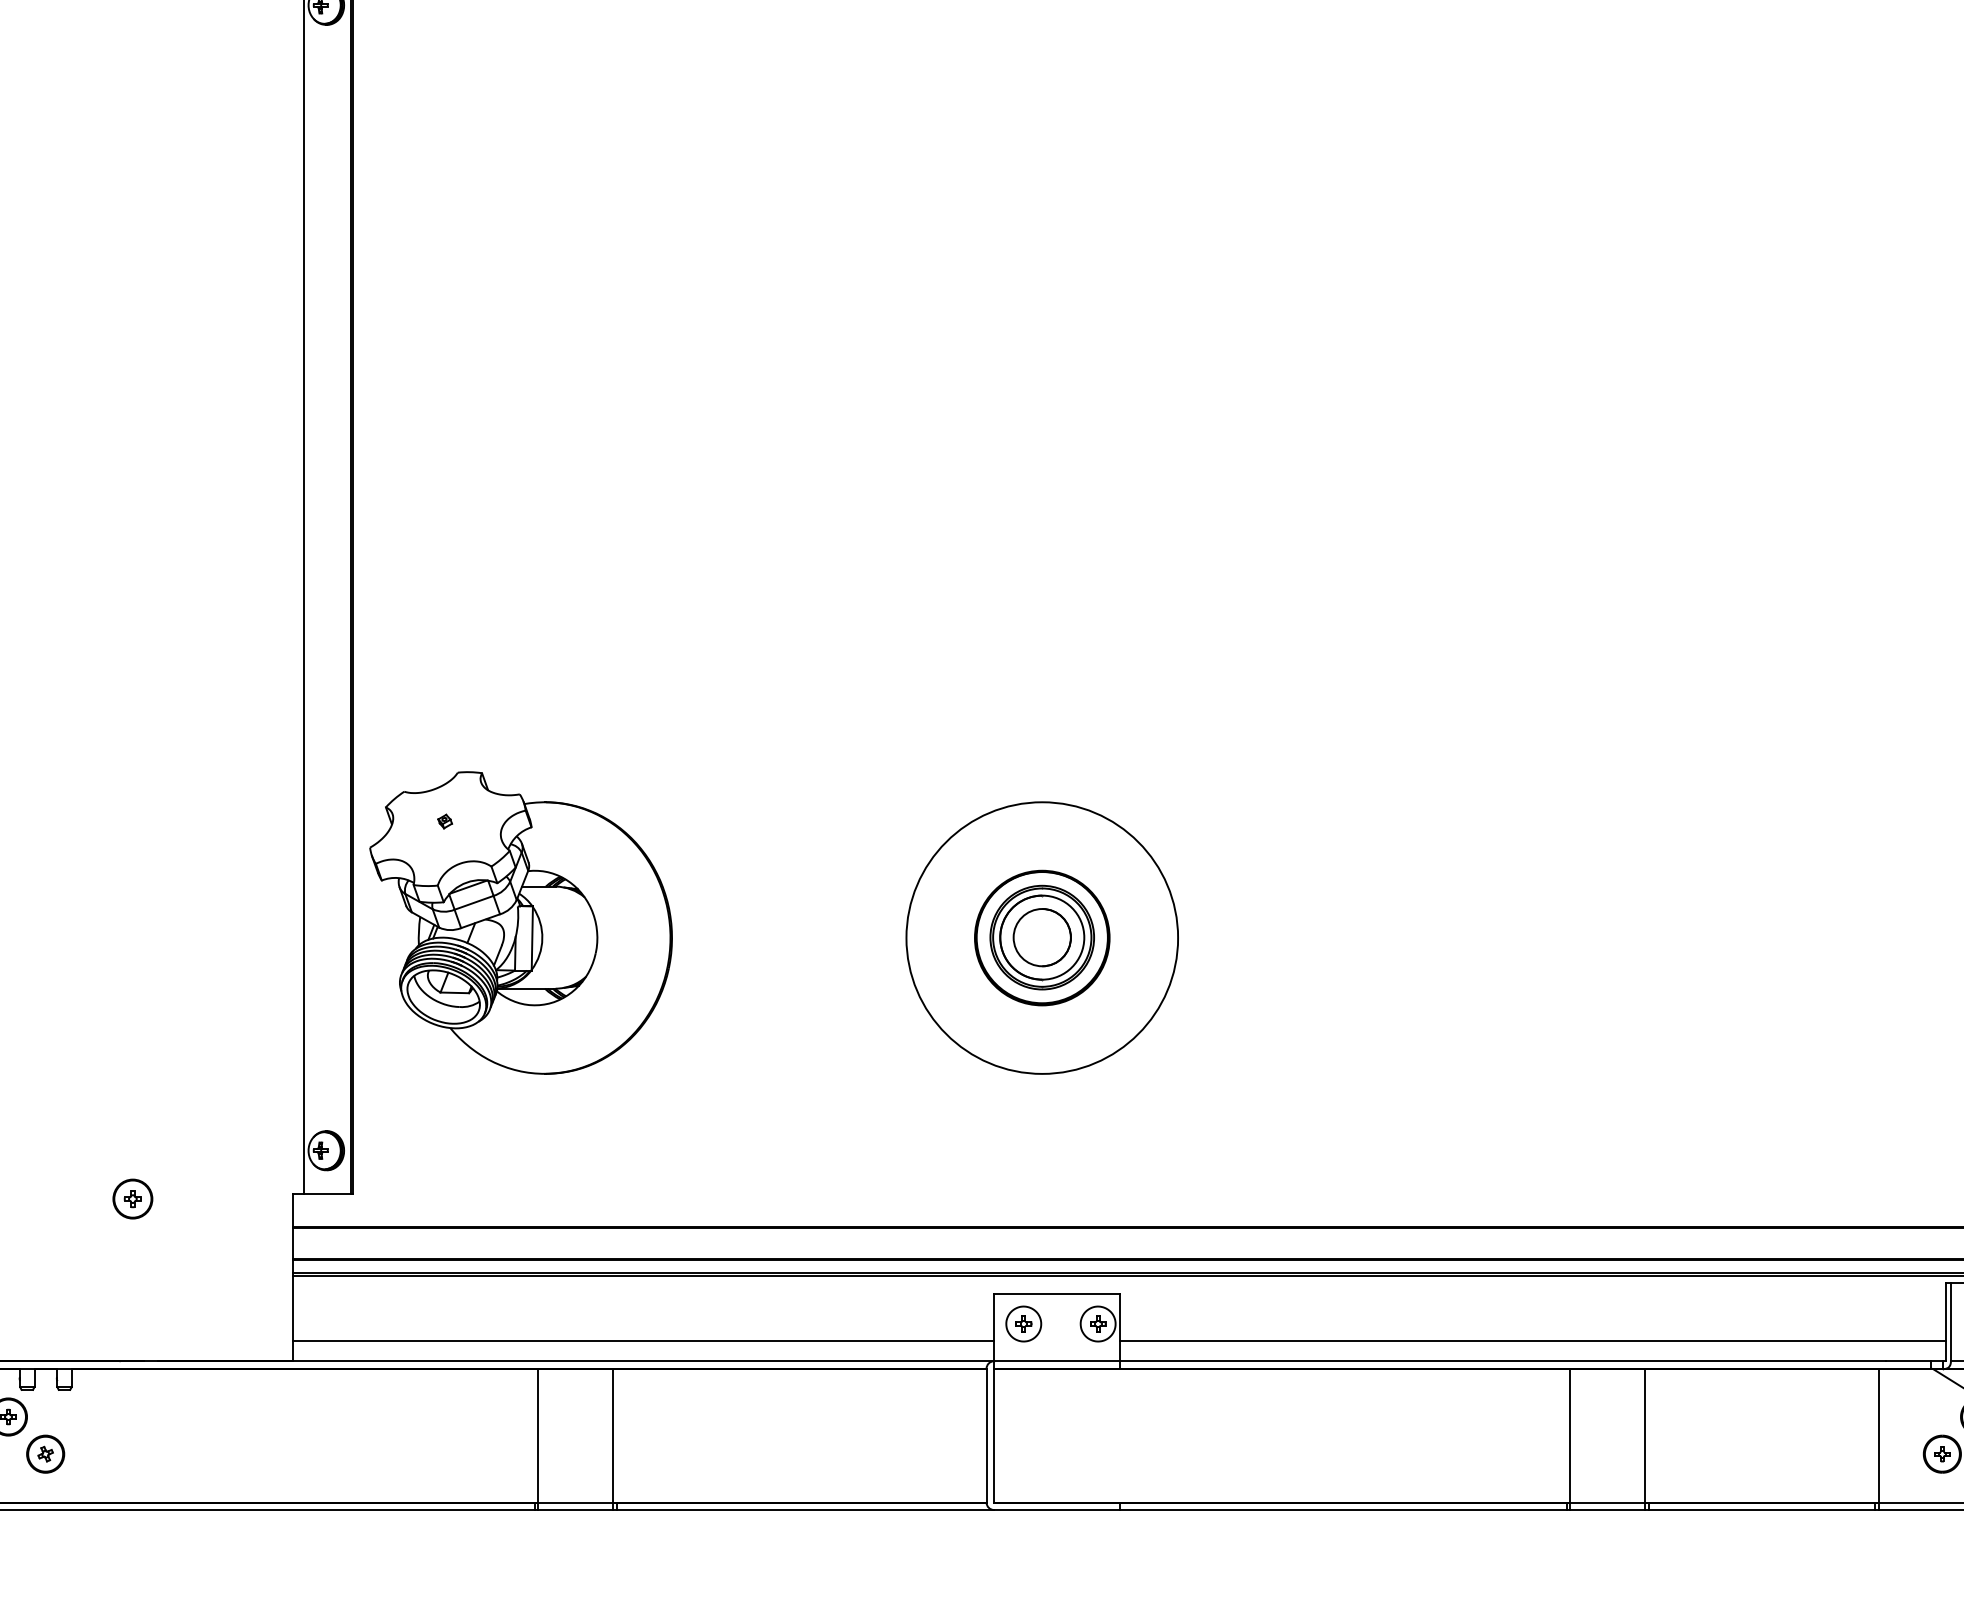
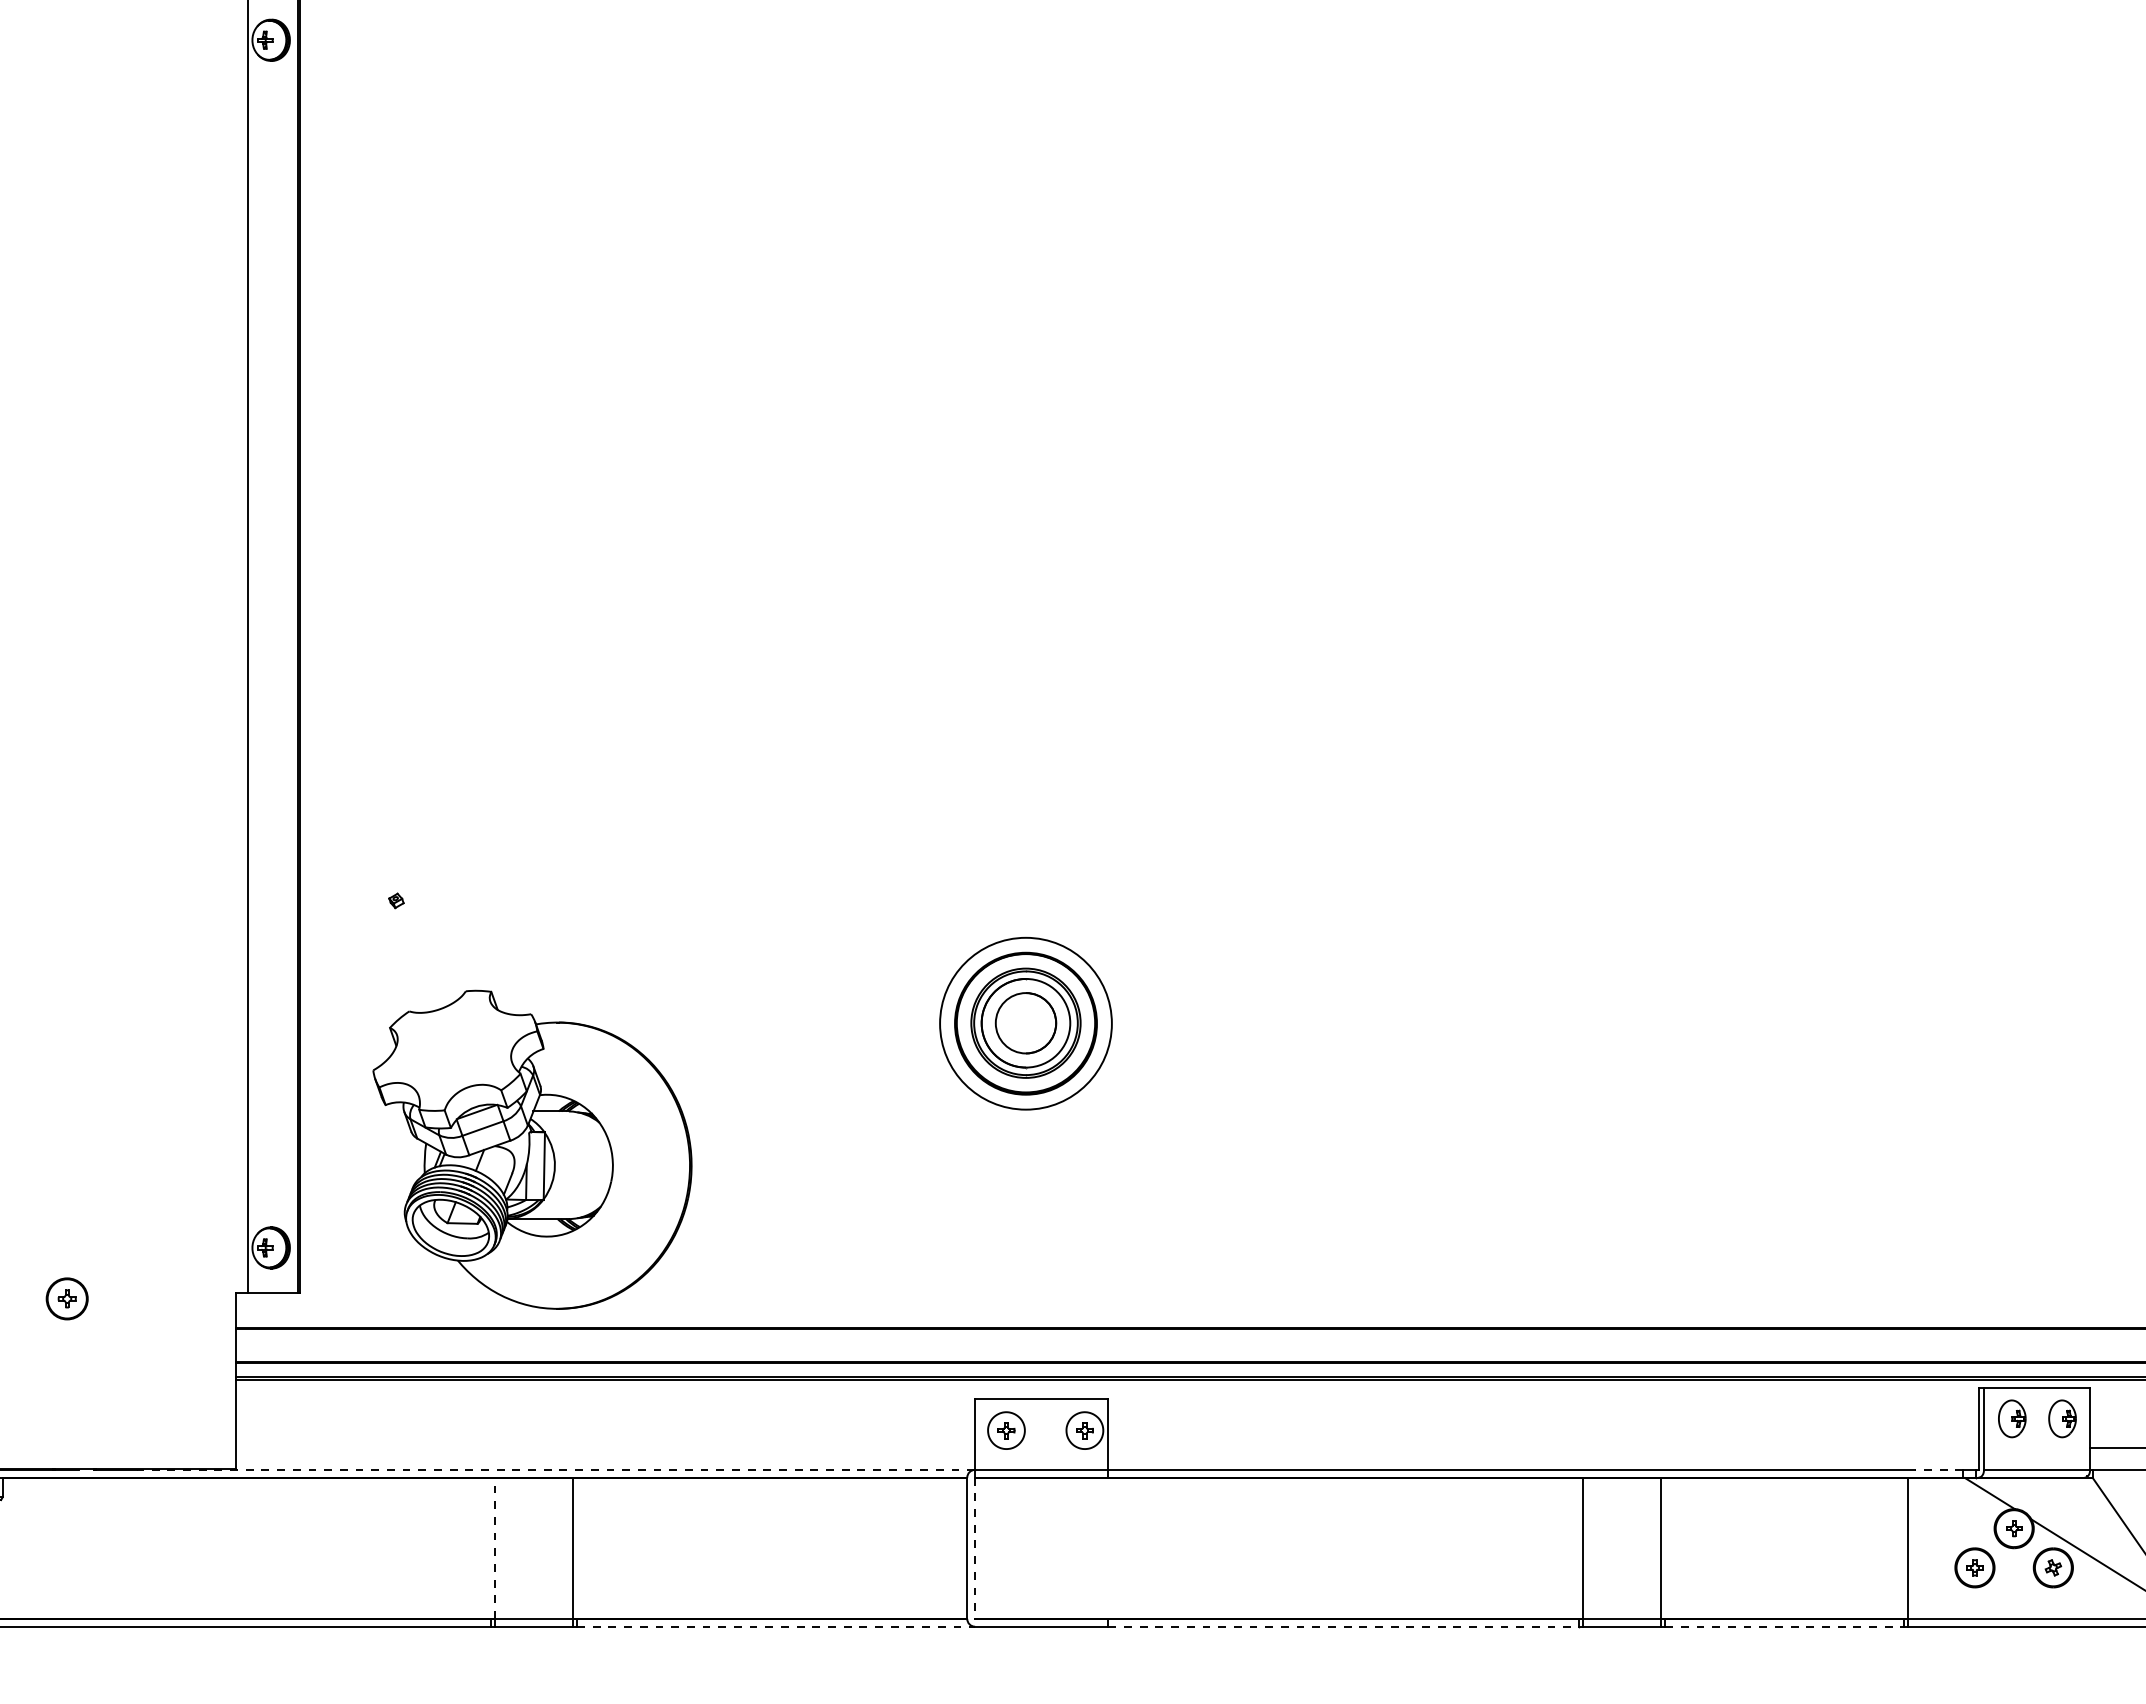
part: (521, 922) -> (532, 1149), moved
circle: (1041, 937) -> (1025, 1023), size x0.6
line: (643, 1340) -> (605, 1448), removed
line: (1533, 1340) -> (1543, 1448), removed
line: (596, 1360) -> (555, 1469), solid -> dashed
line: (1908, 1360) -> (1939, 1469), solid -> dashed
line: (538, 1434) -> (494, 1547), solid -> dashed
line: (994, 1435) -> (975, 1548), solid -> dashed
line: (805, 1509) -> (776, 1626), solid -> dashed
line: (1344, 1509) -> (1344, 1626), solid -> dashed
line: (1761, 1509) -> (1784, 1626), solid -> dashed

